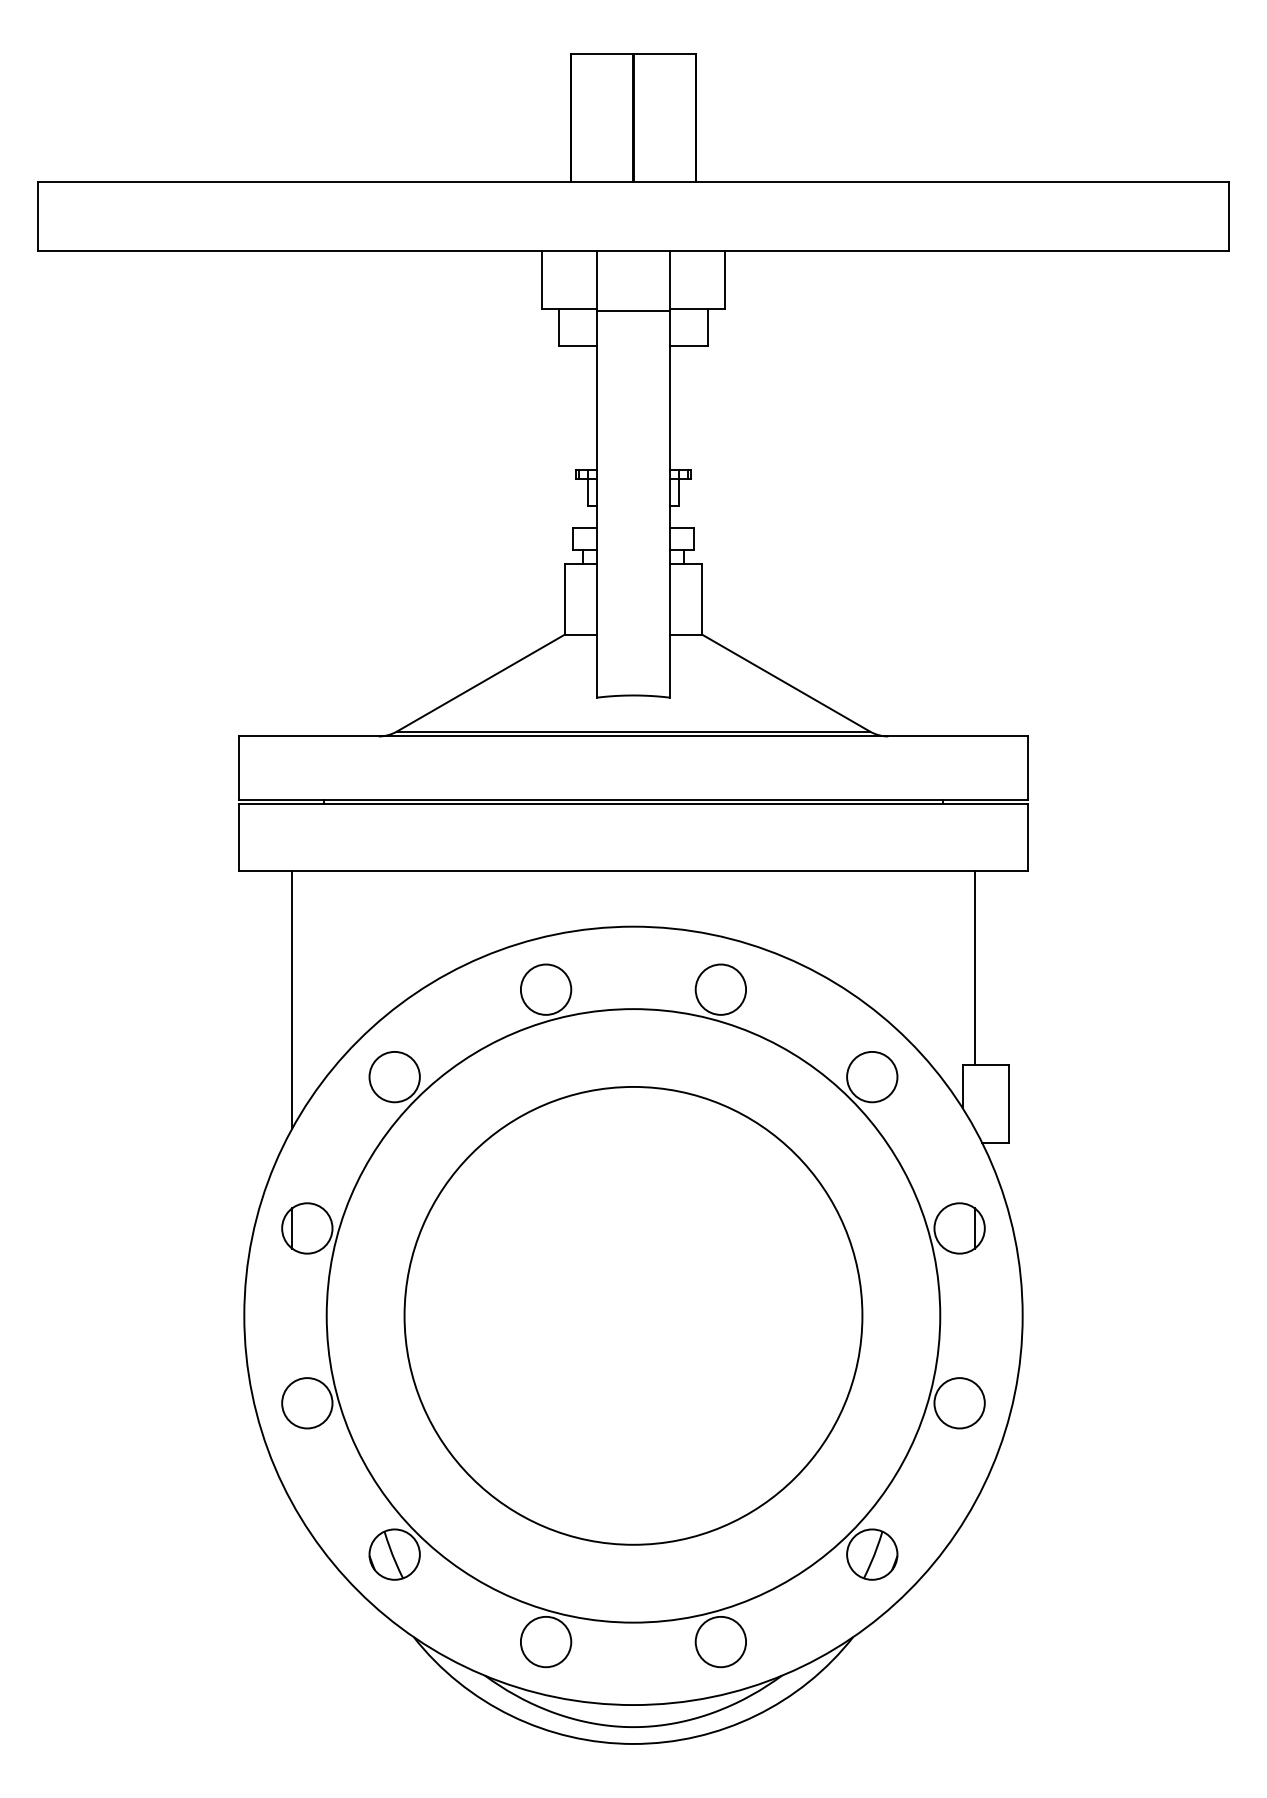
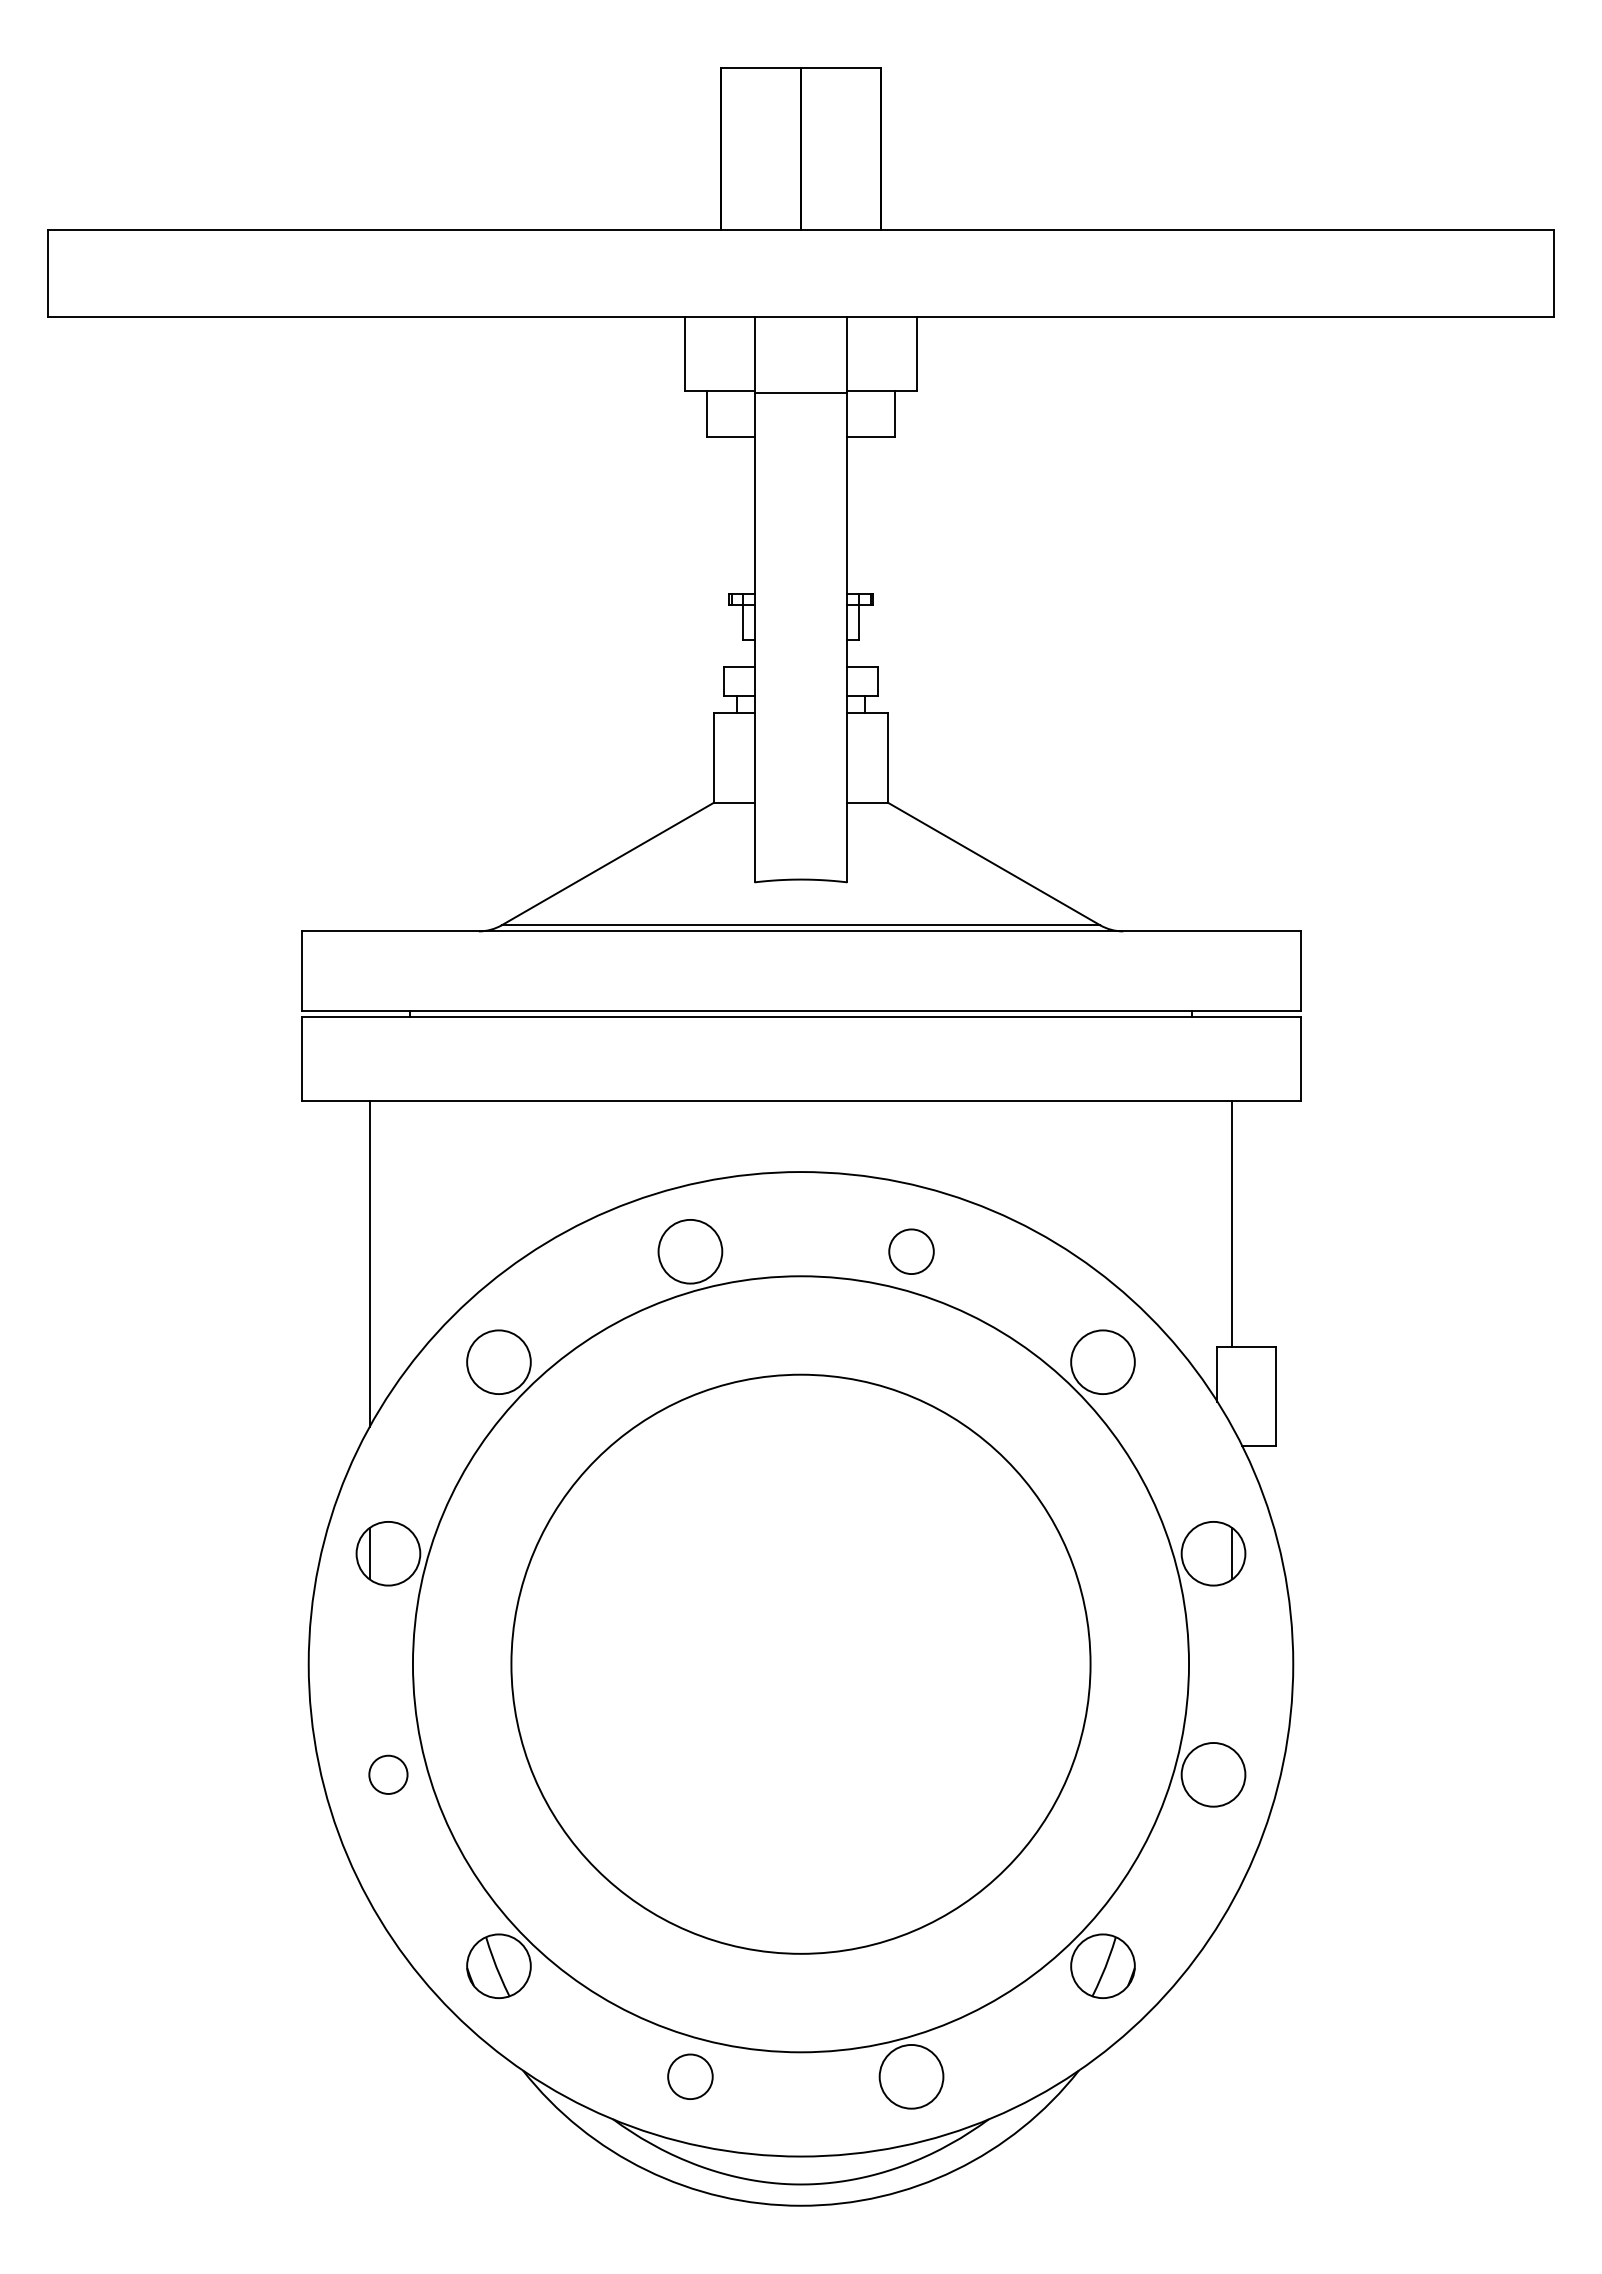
circle: (720, 989) -> (911, 1251), size x0.7
circle: (307, 1403) -> (388, 1774), size x0.6
circle: (546, 1641) -> (690, 2076), size x0.7

